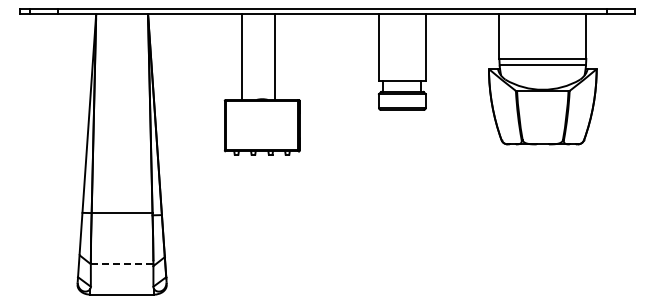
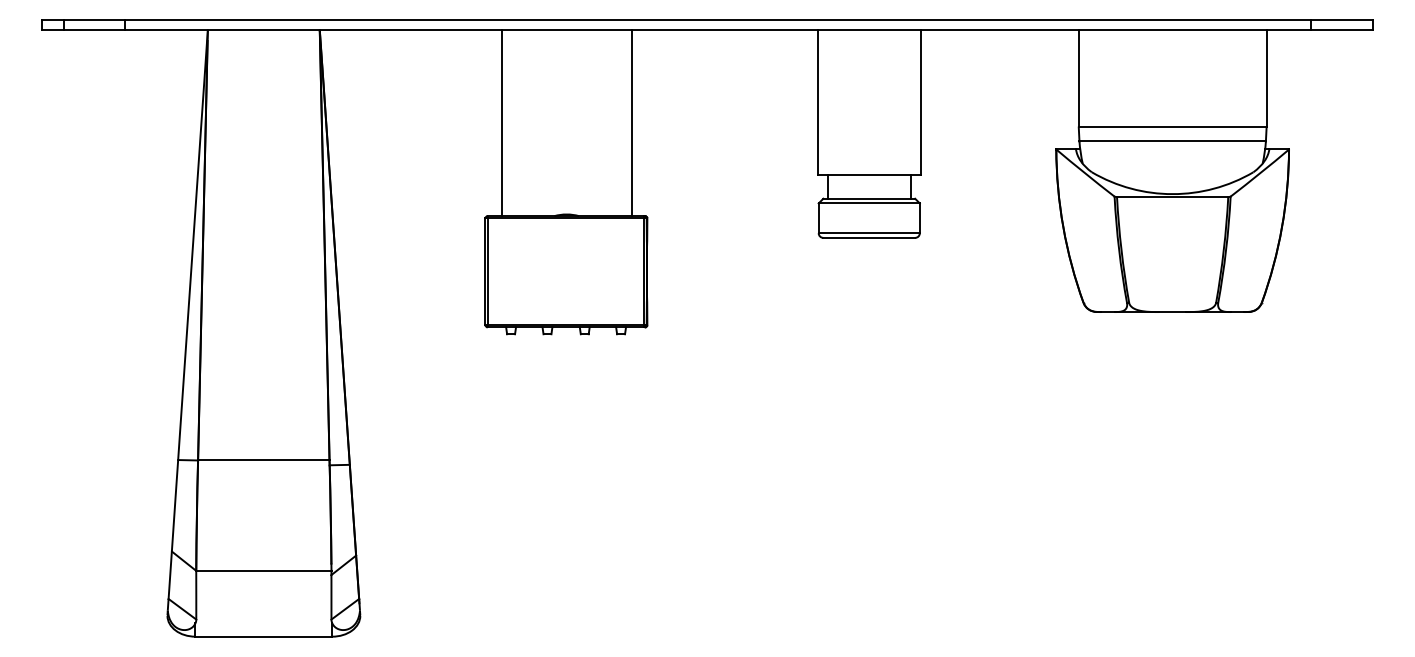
line: (242, 56) -> (502, 122), moved
line: (274, 56) -> (631, 122), moved
line: (122, 264) -> (264, 571), dashed -> solid

